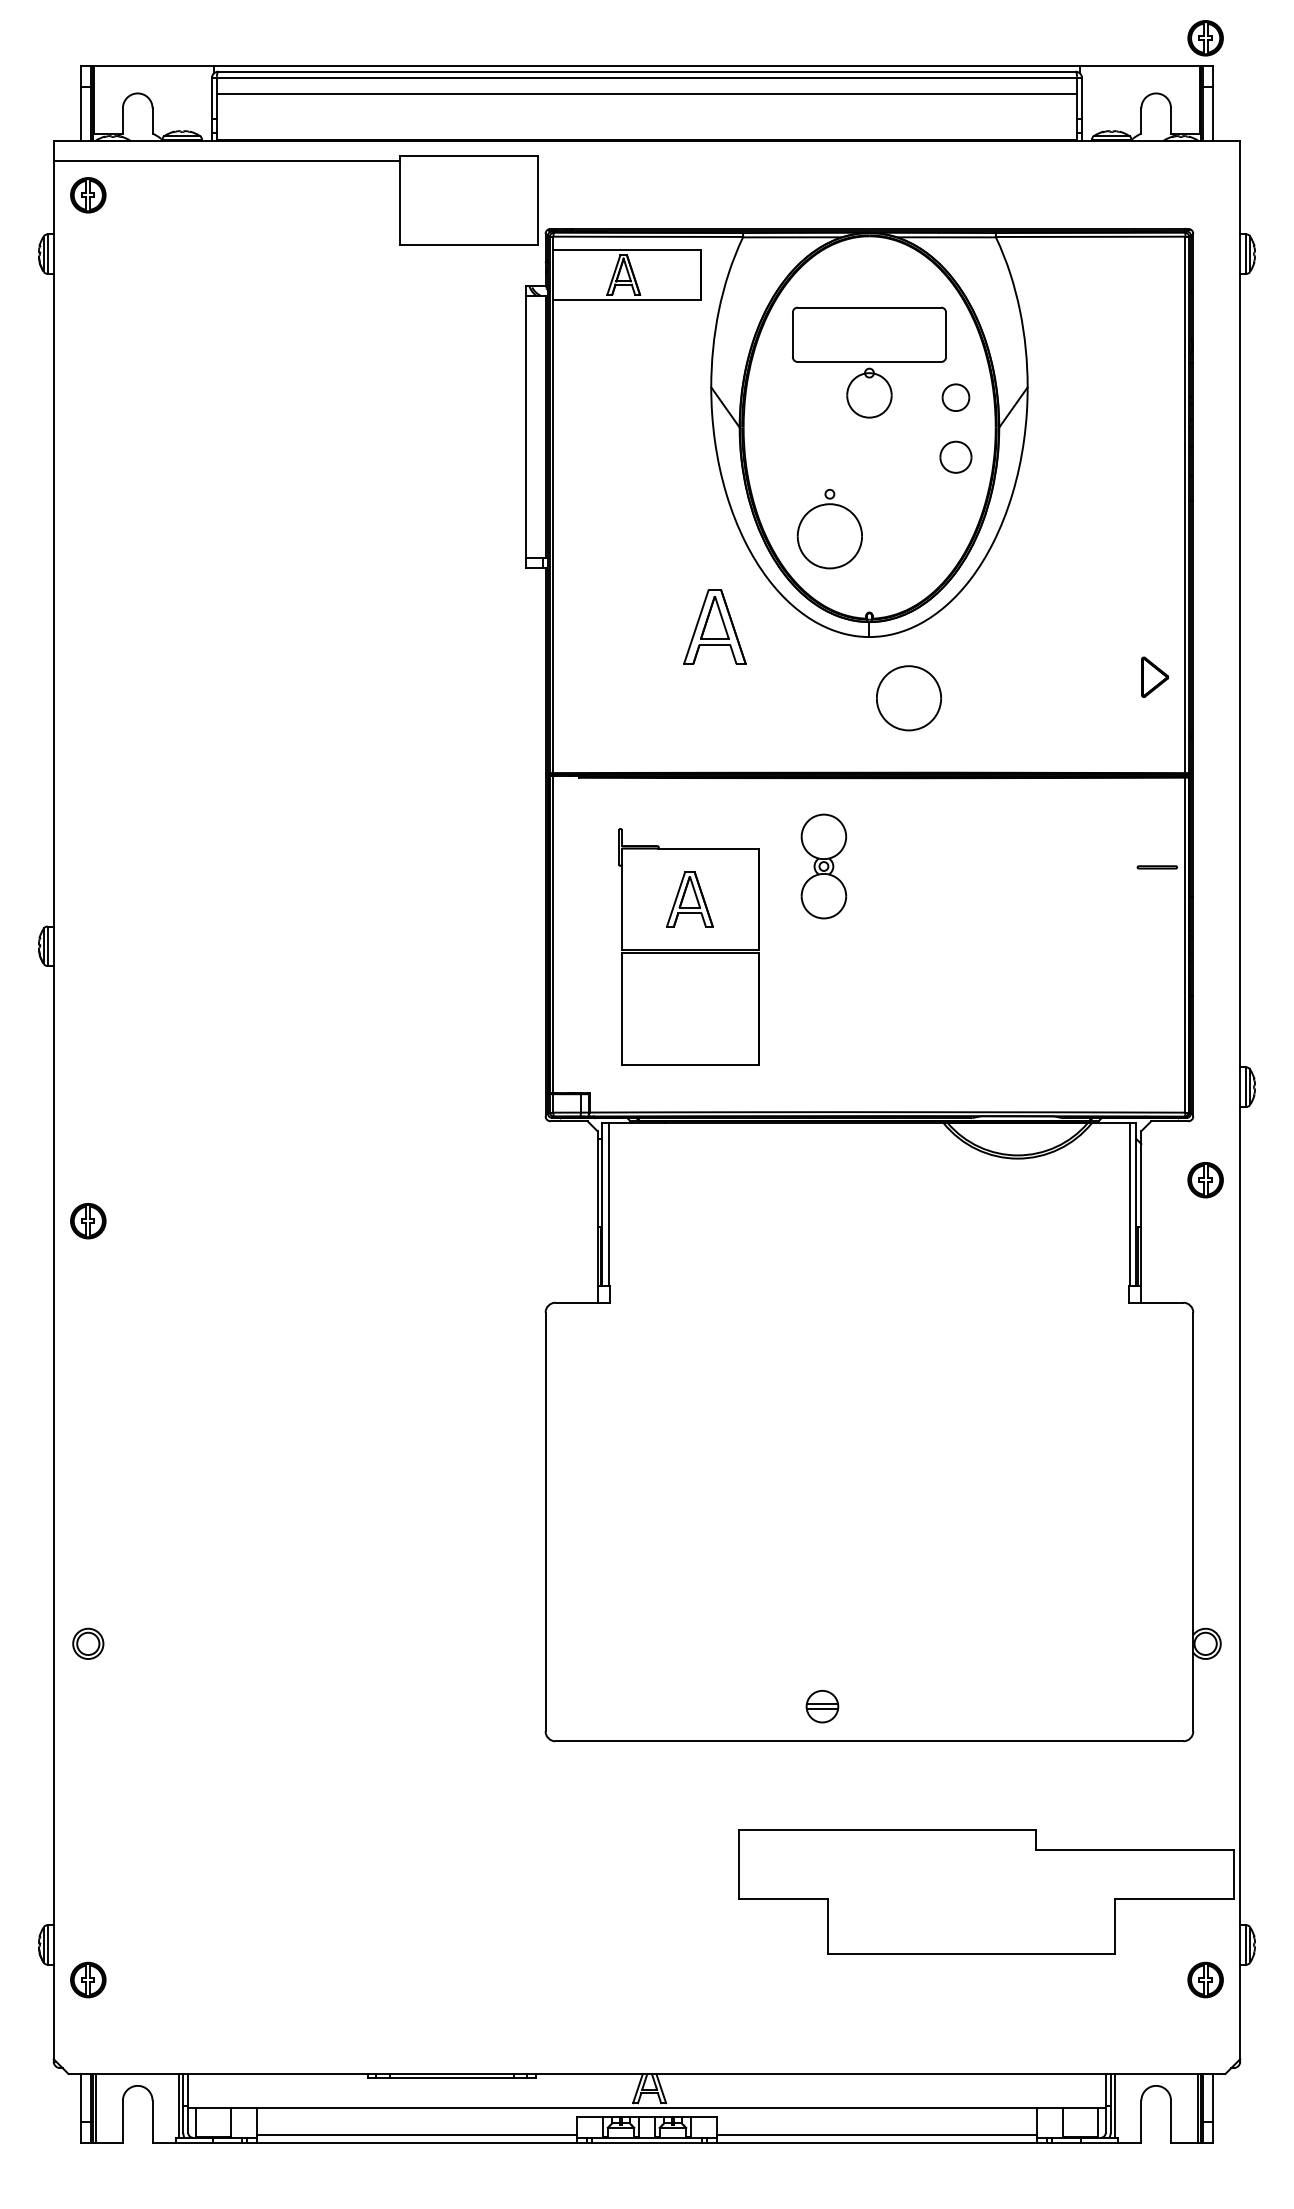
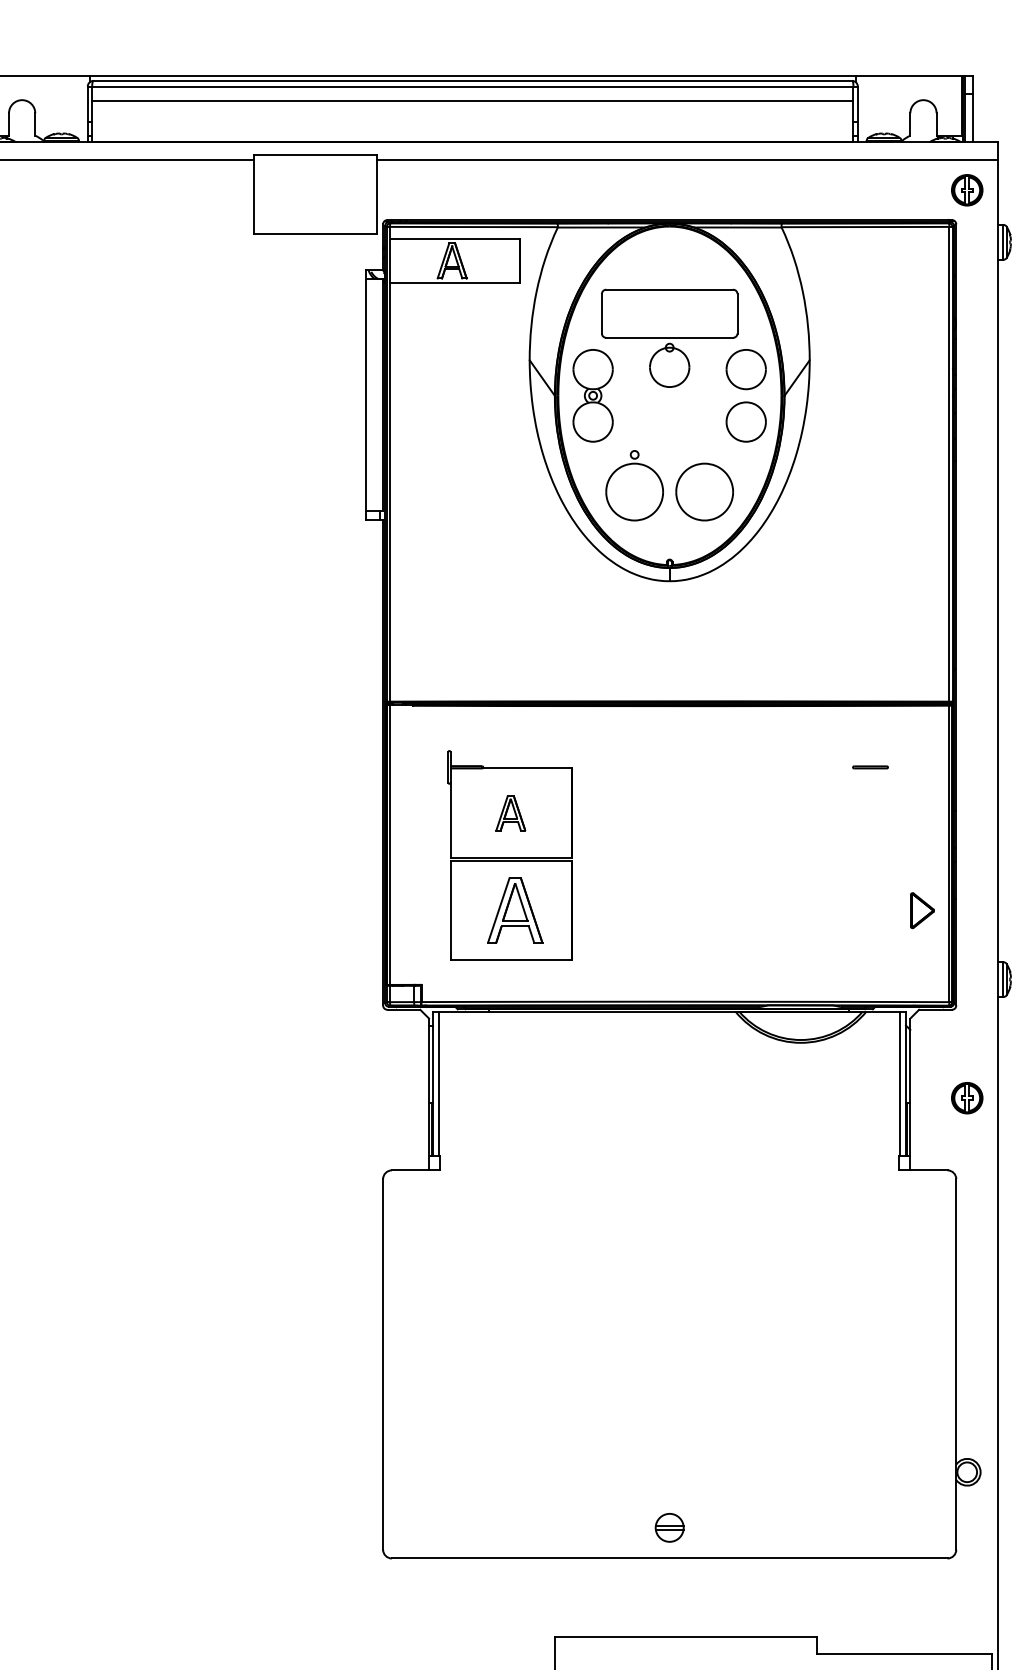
part: (1205, 38) -> (967, 190), moved
line: (889, 160) -> (687, 159), added
part: (955, 397) -> (745, 369), size x1.67
part: (955, 457) -> (745, 422), size x1.43
part: (714, 626) -> (514, 909), moved
part: (1155, 676) -> (922, 909), moved
part: (908, 698) -> (704, 492), moved
part: (823, 866) -> (592, 395), moved
line: (1156, 867) -> (869, 767), moved
part: (689, 898) -> (510, 812), size x0.71
part: (1205, 1180) -> (967, 1098), moved
part: (822, 1706) -> (669, 1527), moved

